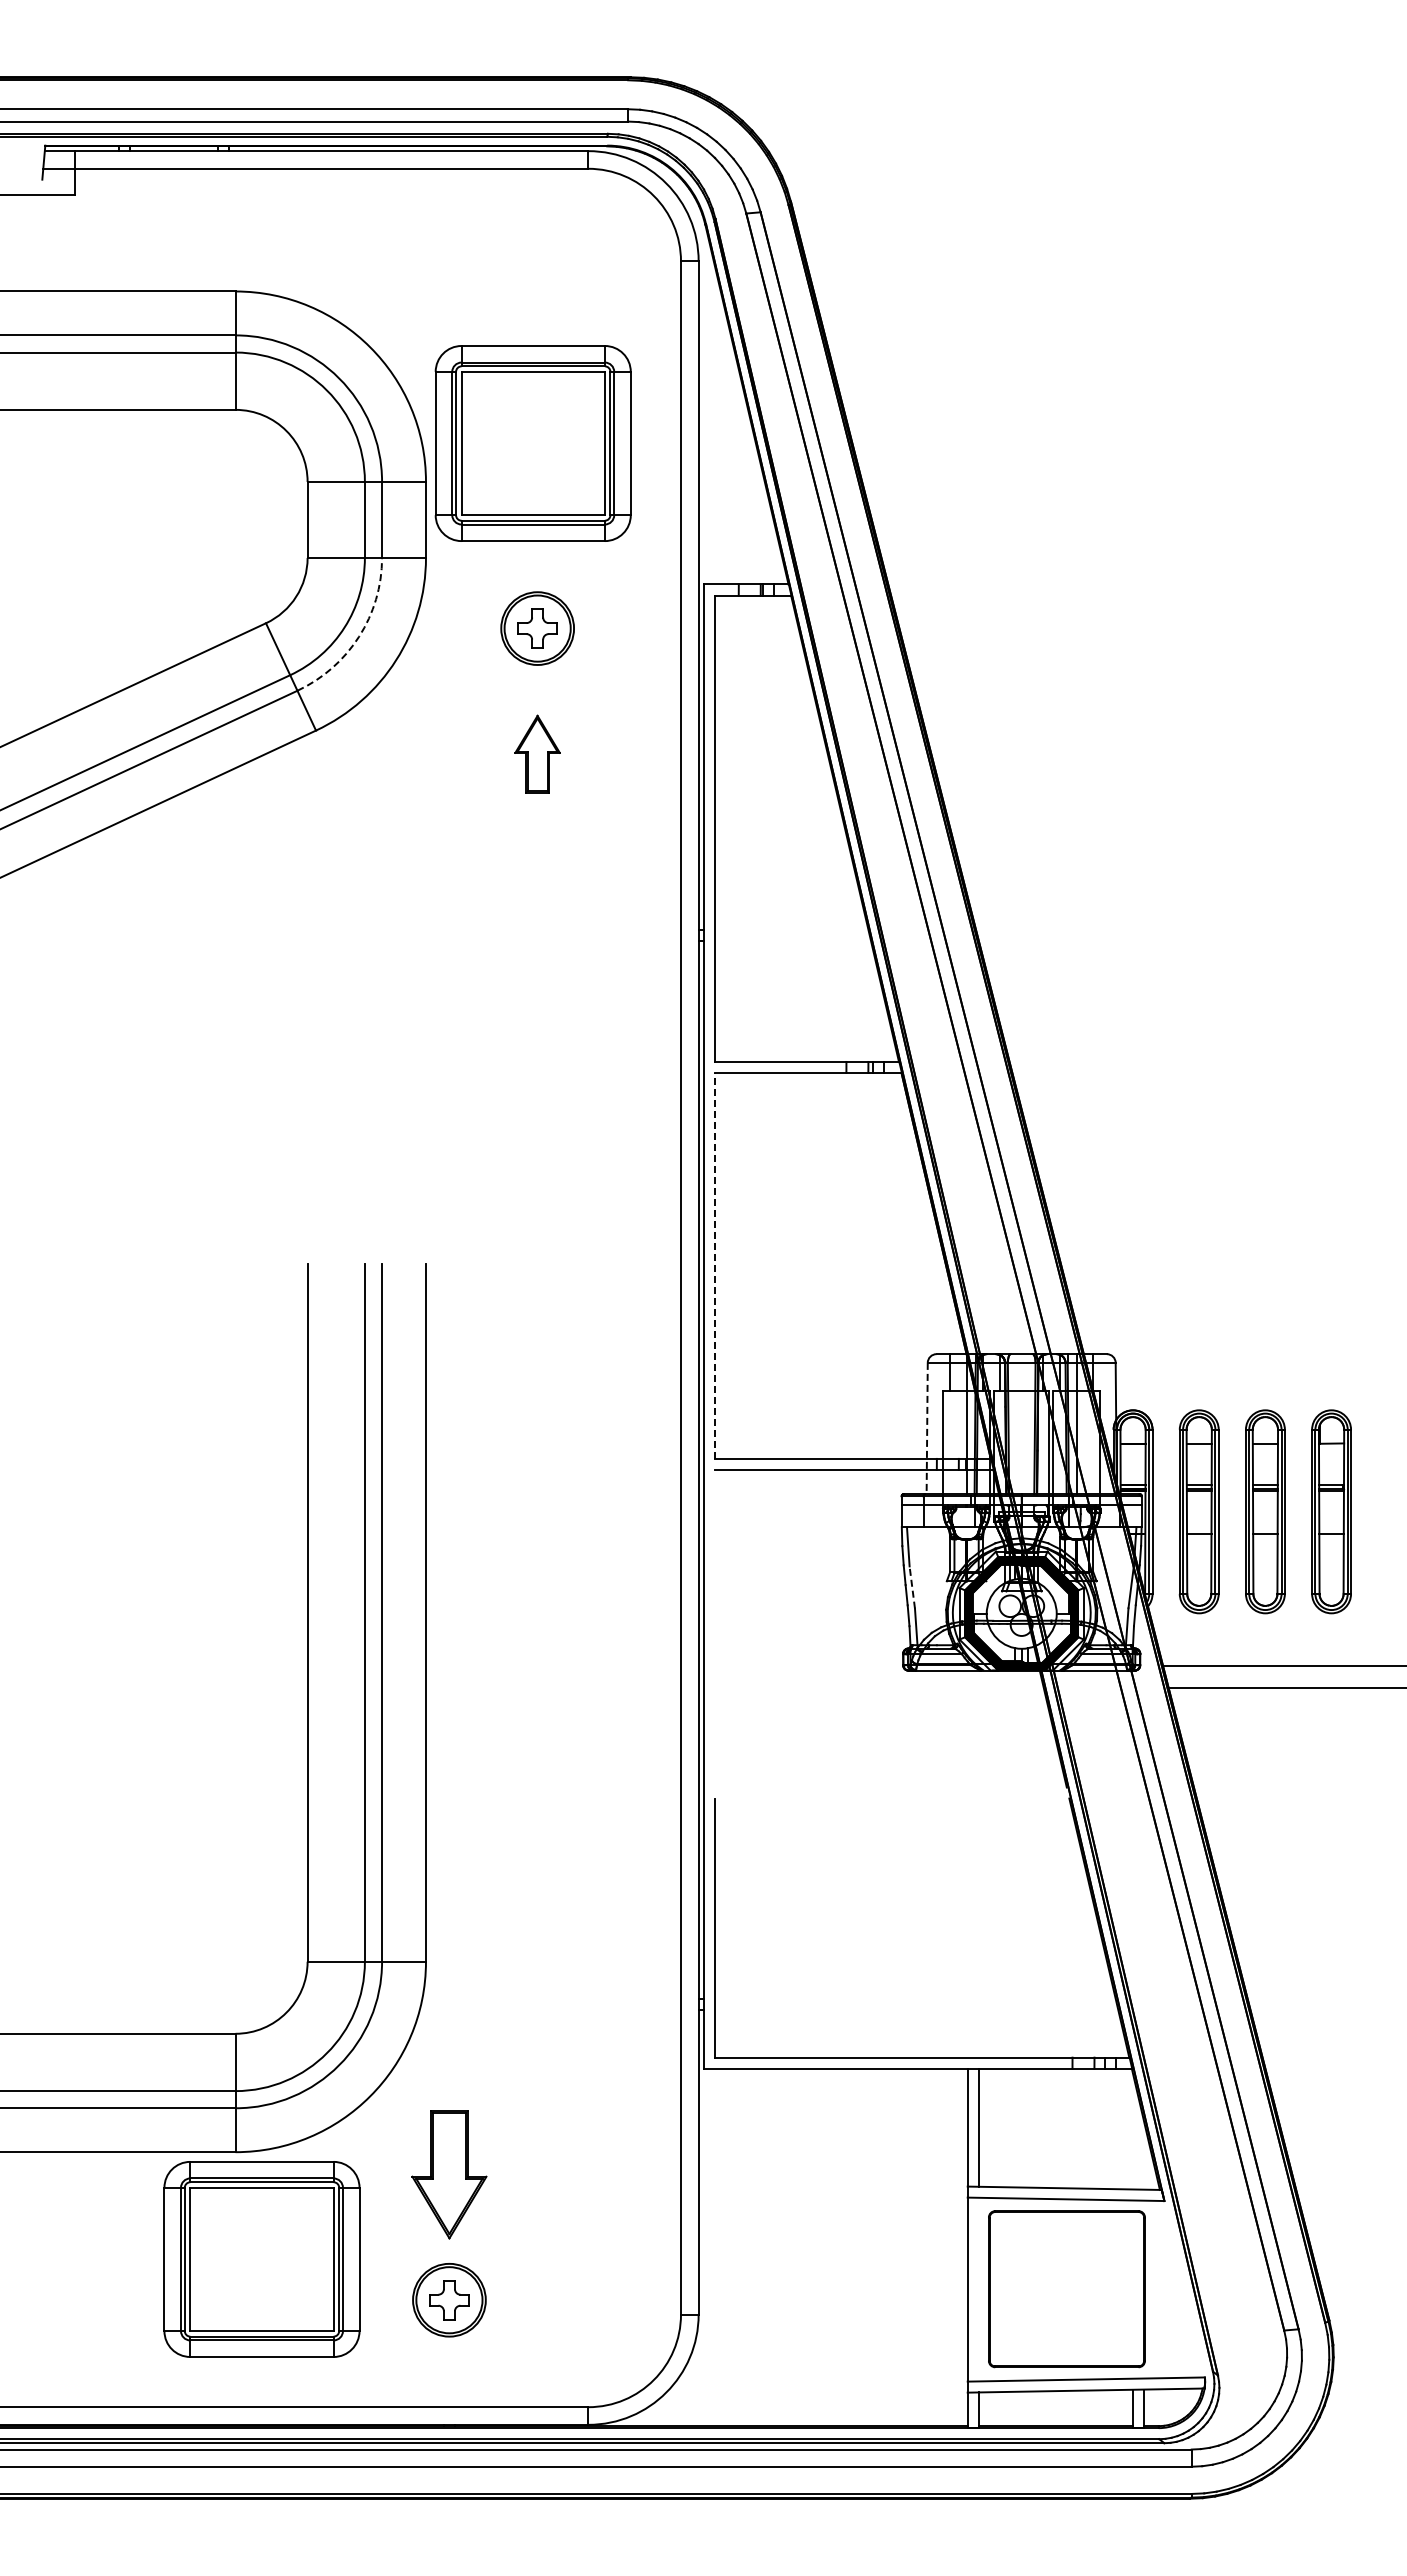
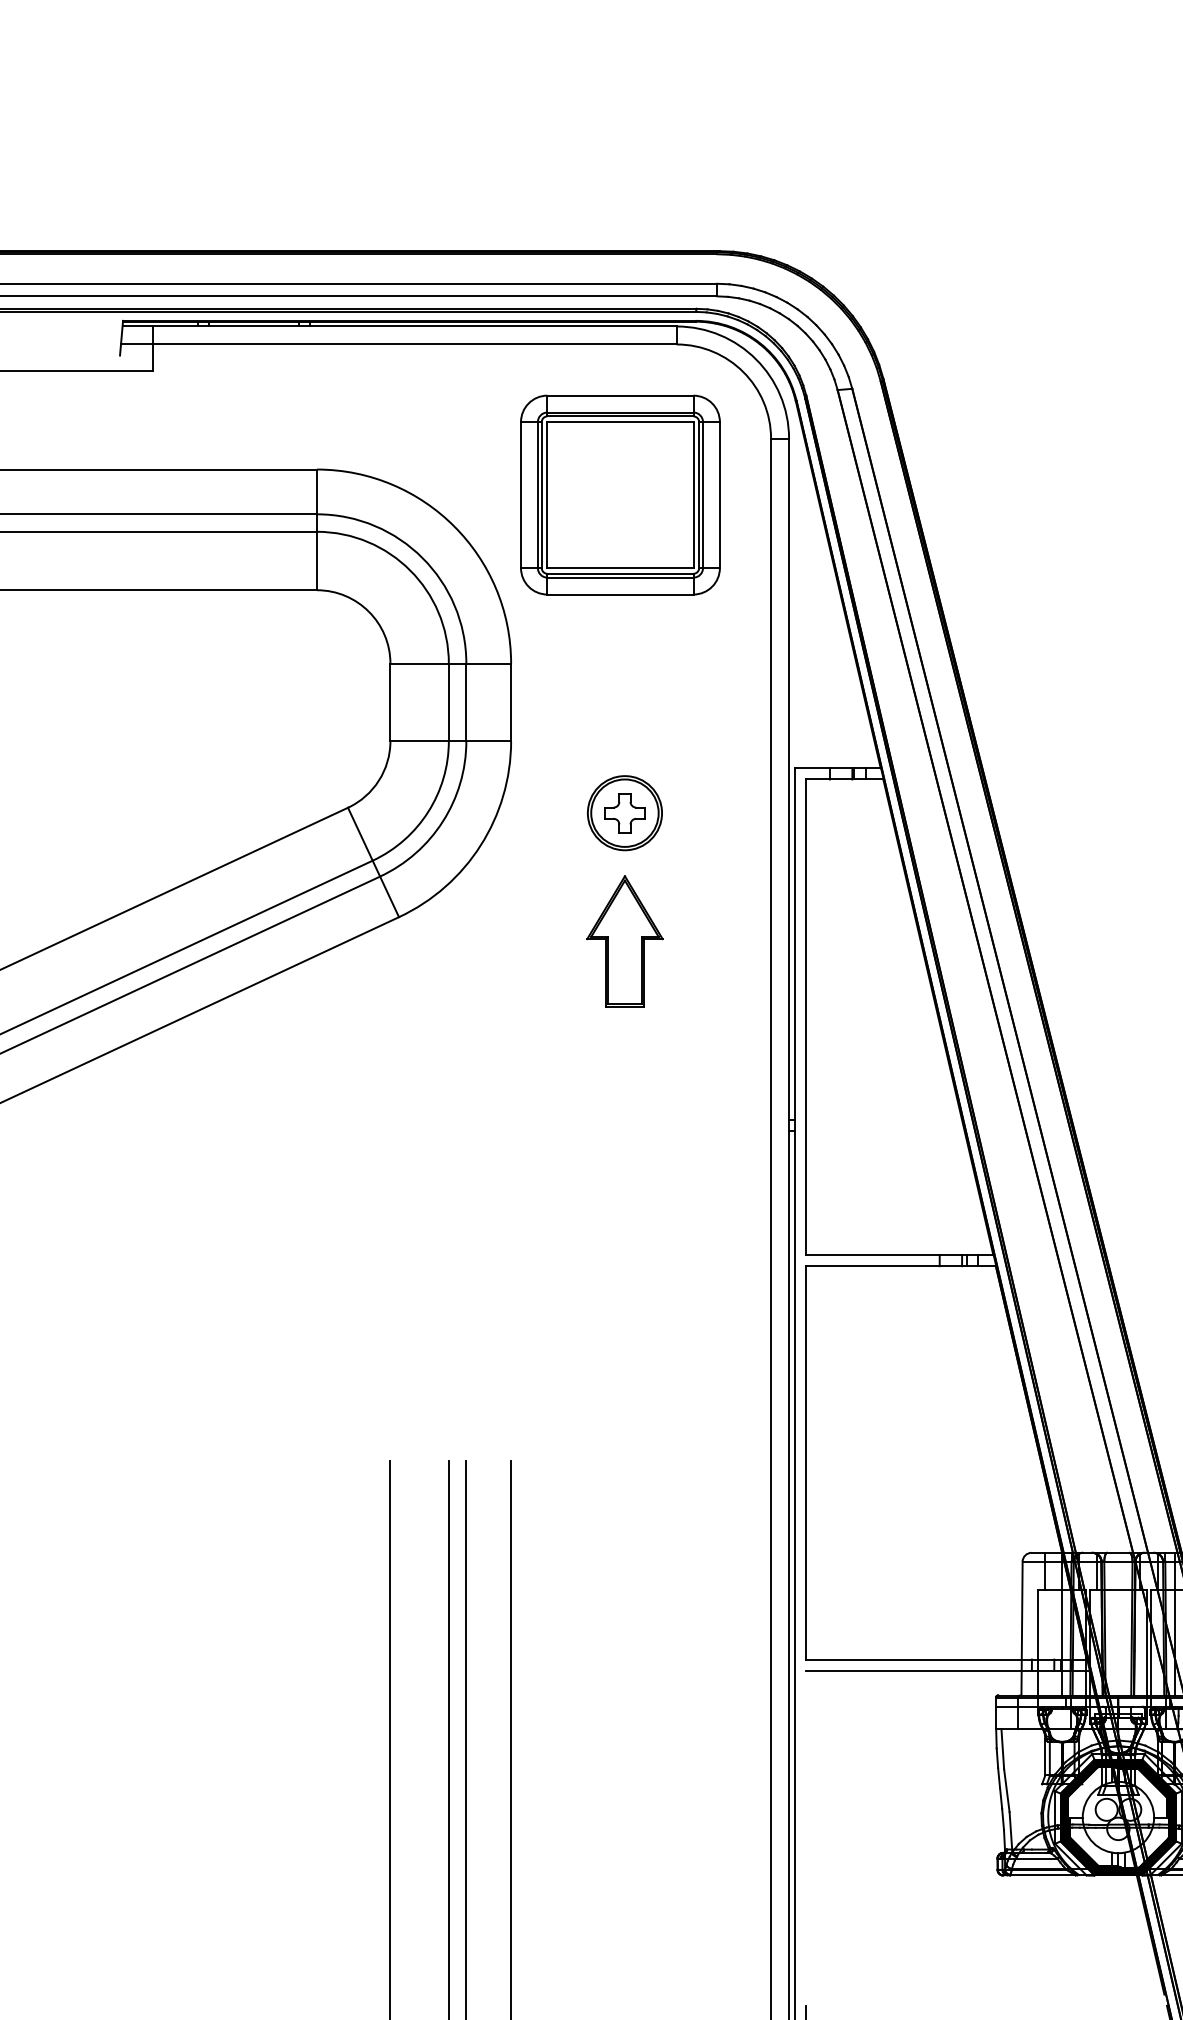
part: (532, 443) -> (619, 495), moved
arc: (359, 636) -> (443, 821), dashed -> solid
part: (537, 753) -> (624, 940), size x1.67
line: (715, 1265) -> (806, 1462), dashed -> solid
line: (927, 1428) -> (1022, 1628), dashed -> solid
line: (912, 1587) -> (1007, 1790), dashed -> solid

